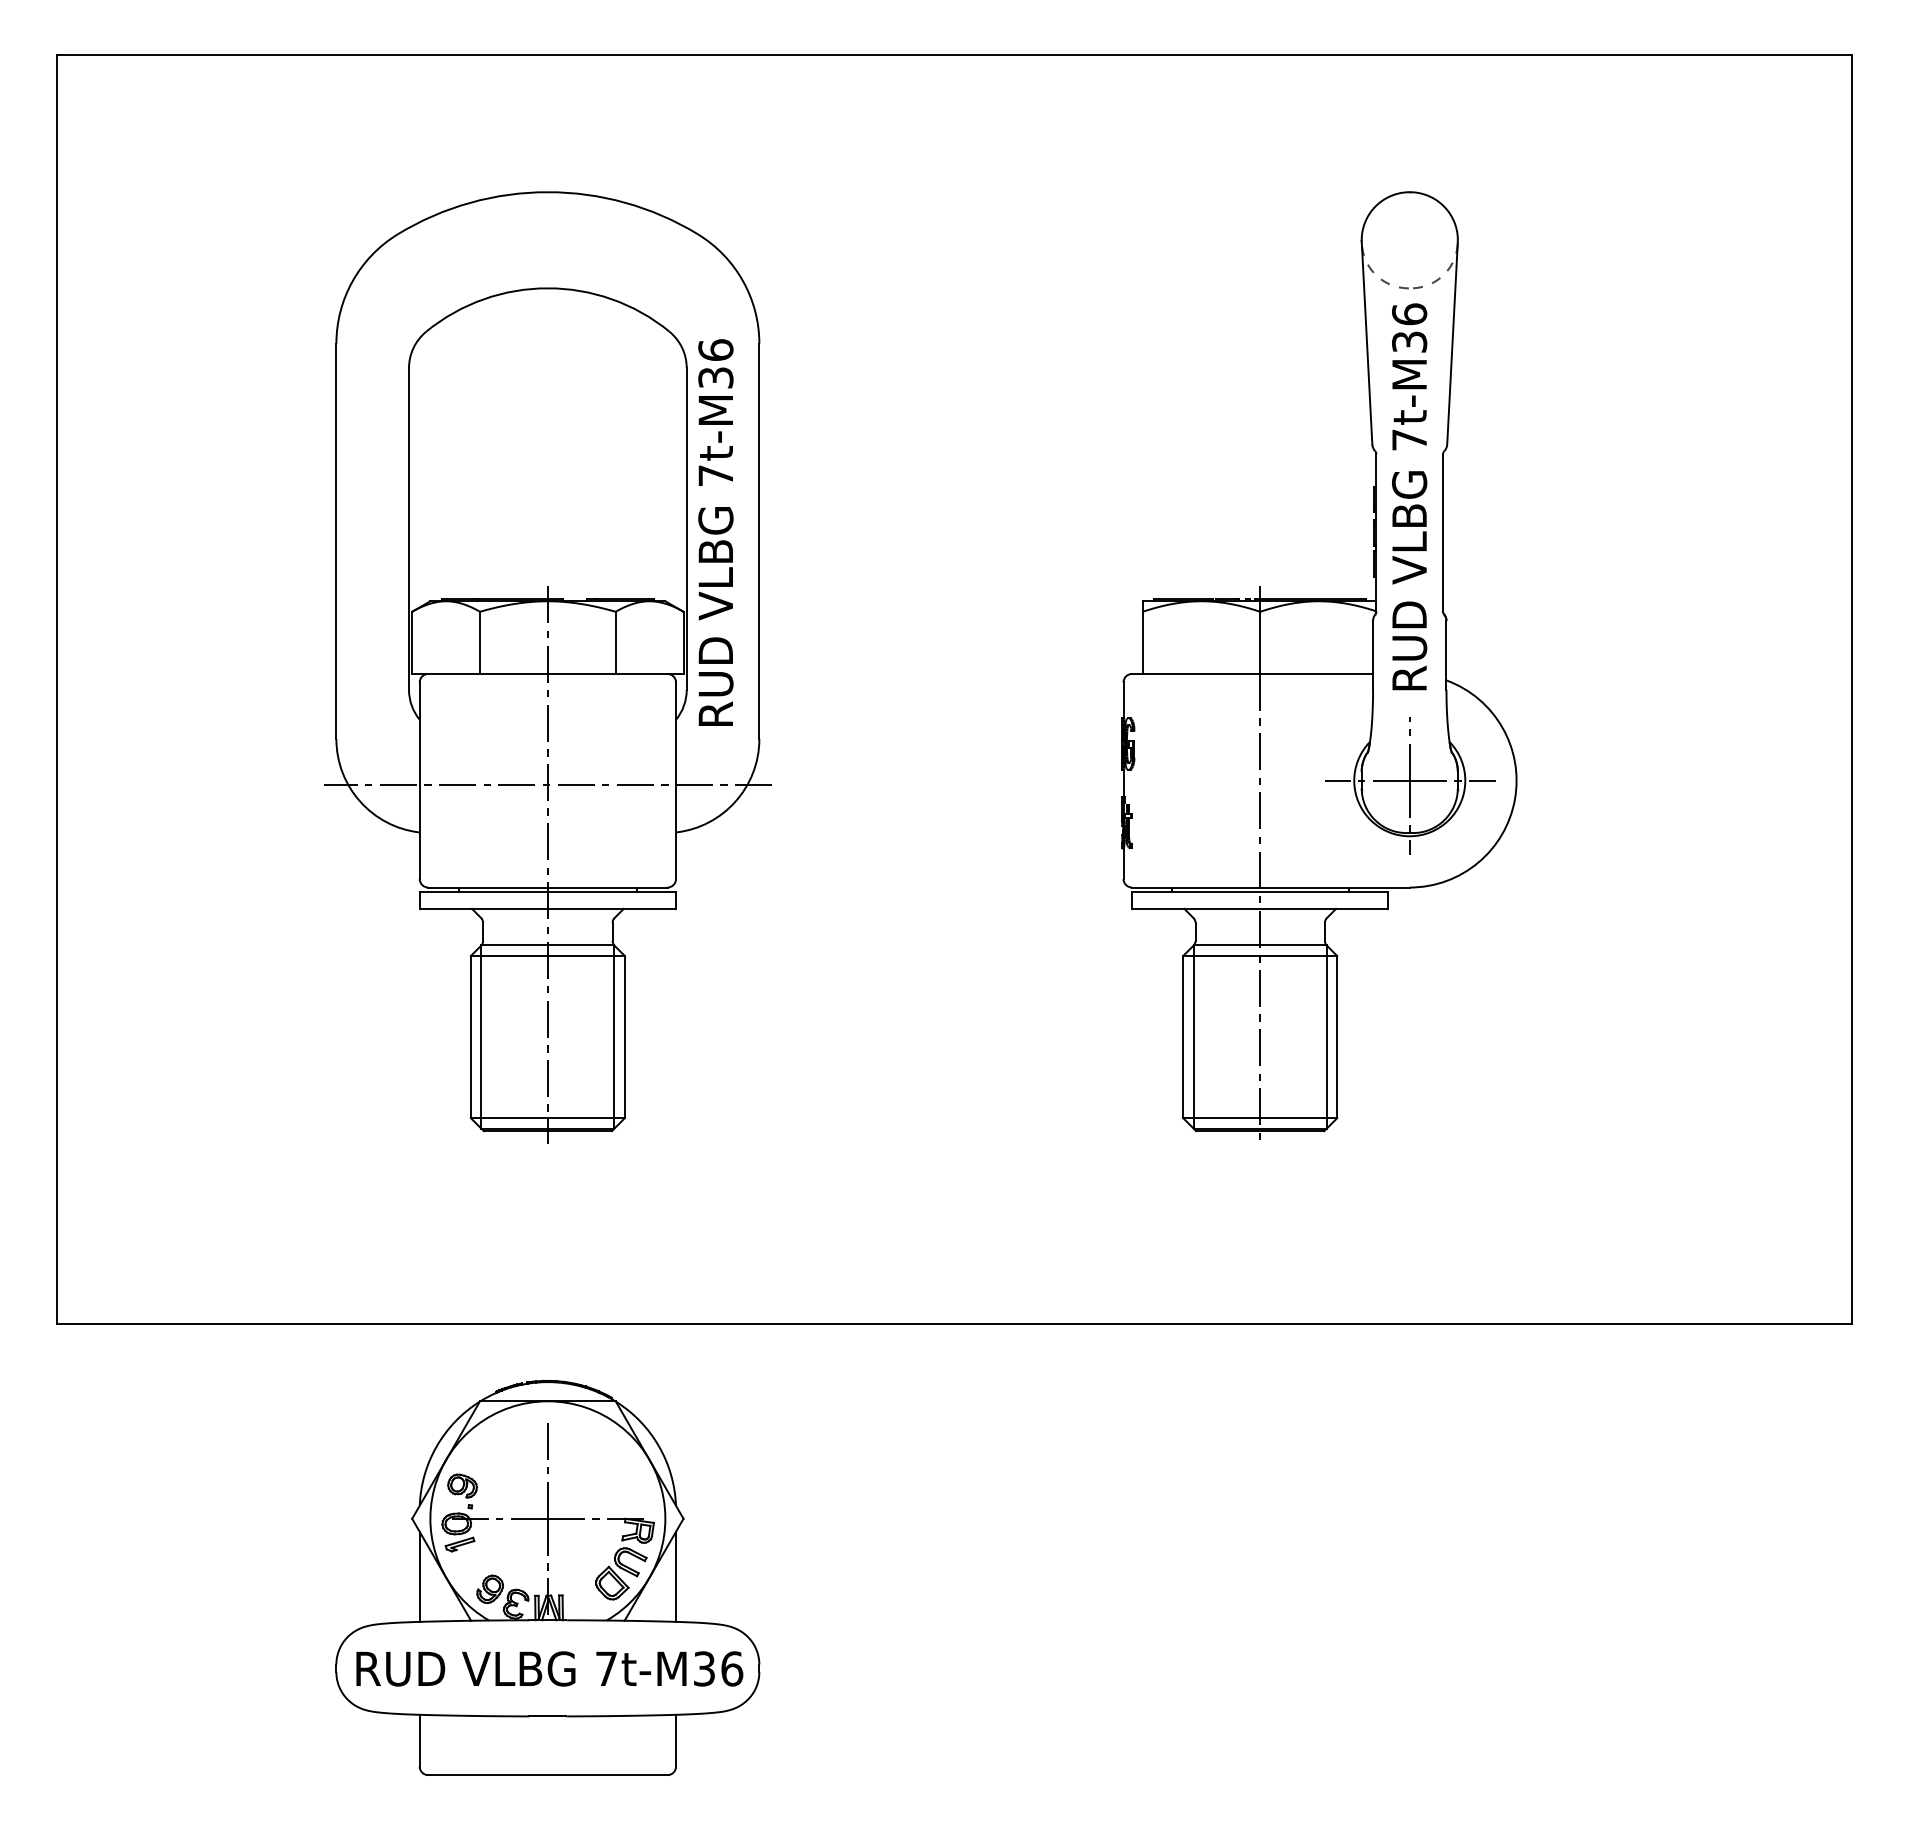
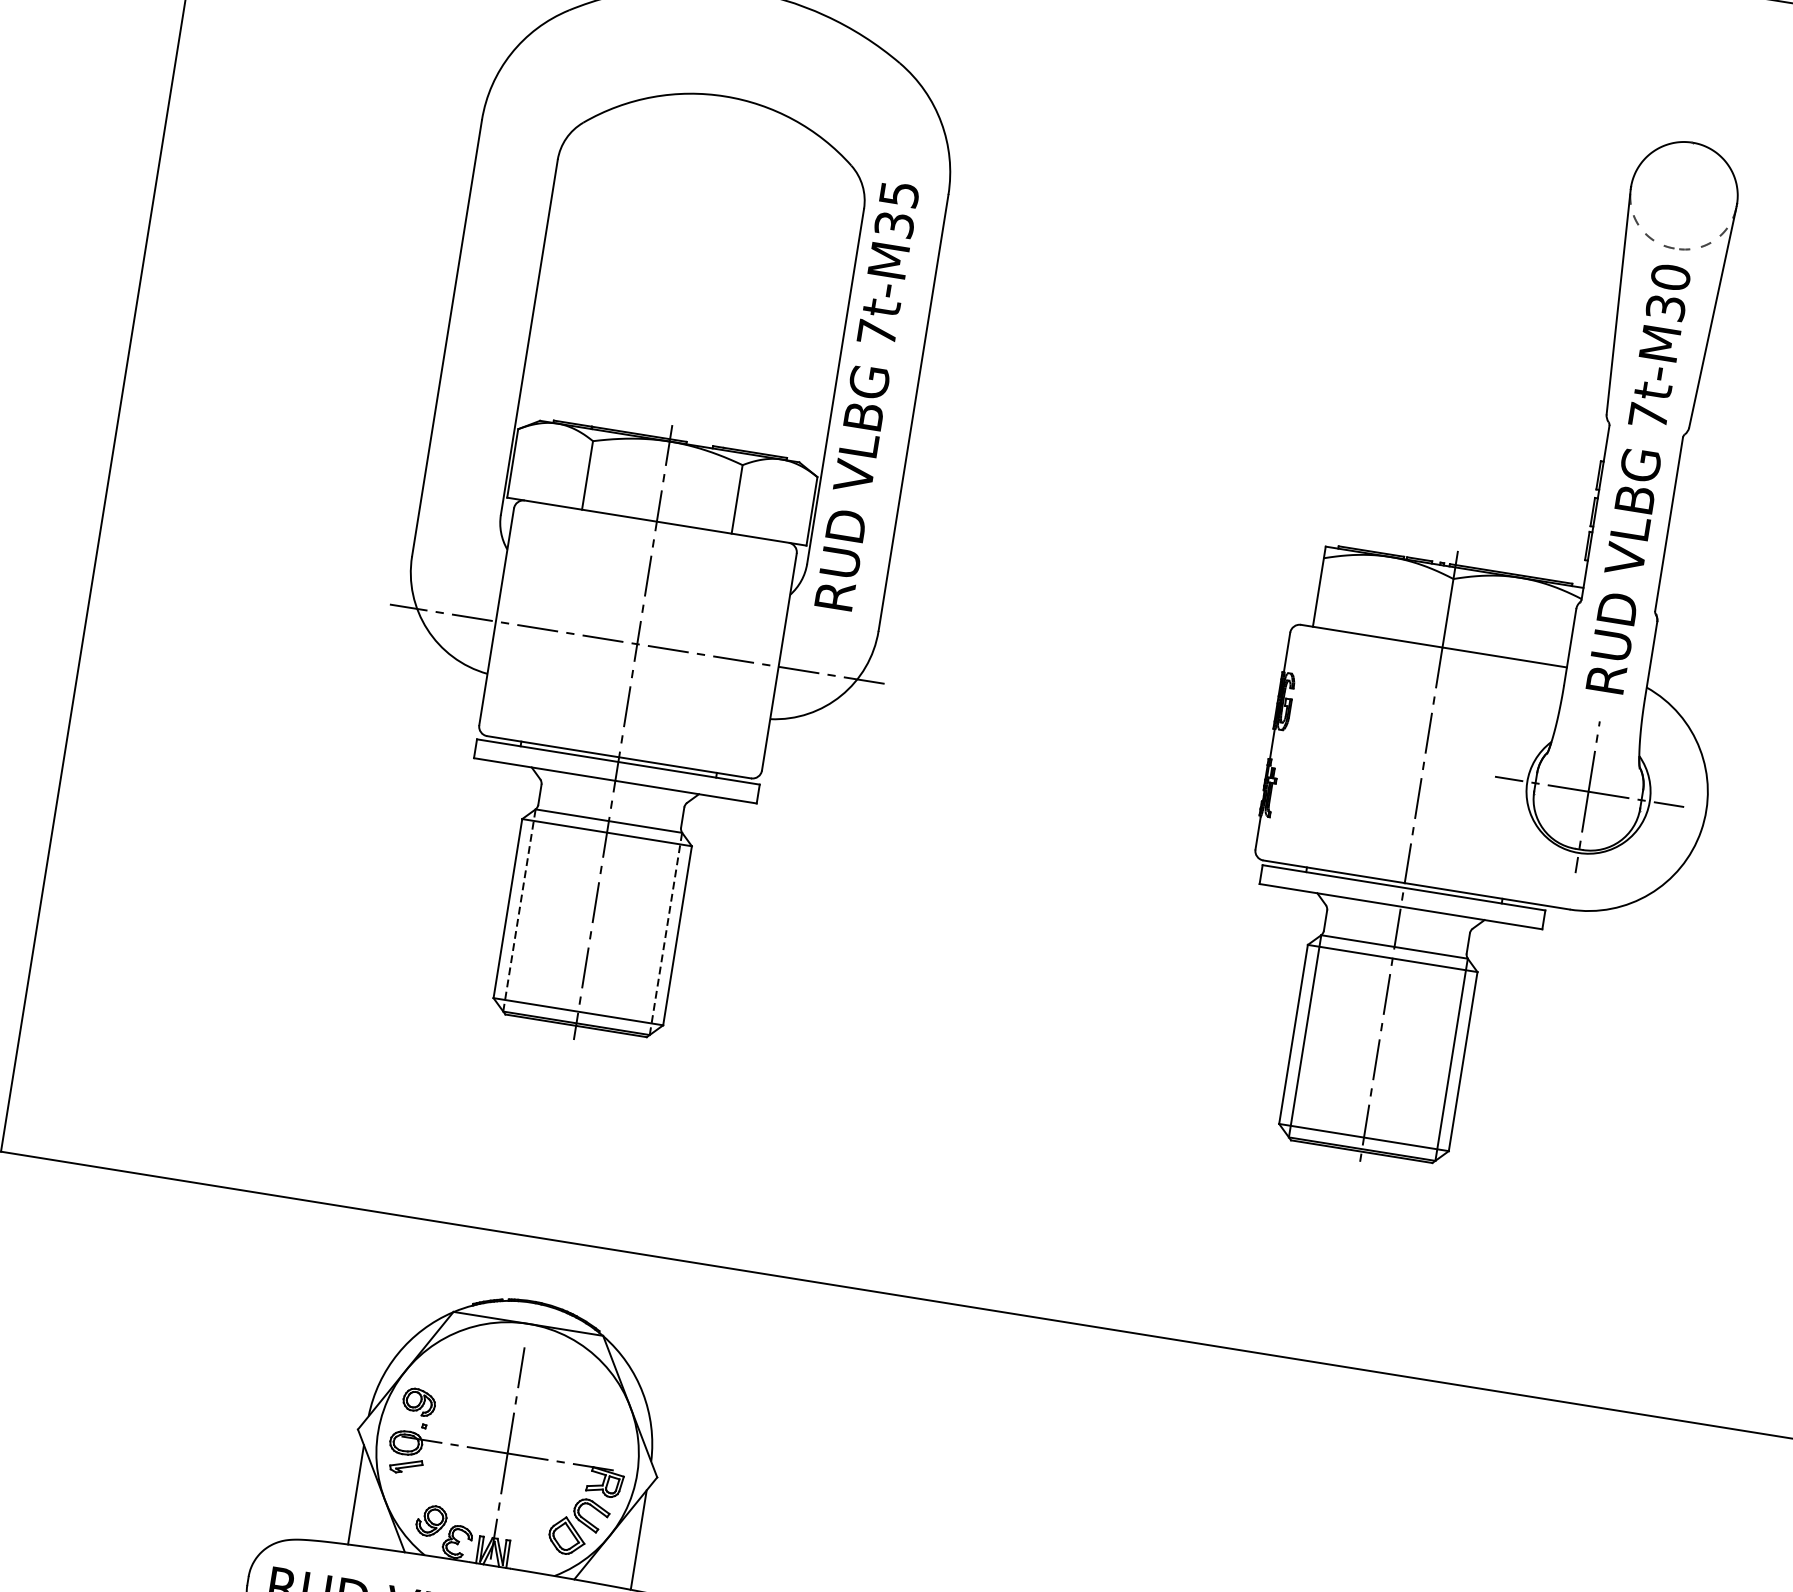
text: (1409, 314) -> (1670, 277), 7t-M36 -> 7t-M30
text: (715, 349) -> (899, 193), 7t-M36 -> 7t-M35
line: (481, 1037) -> (519, 910), solid -> dashed
line: (614, 1037) -> (666, 934), solid -> dashed

